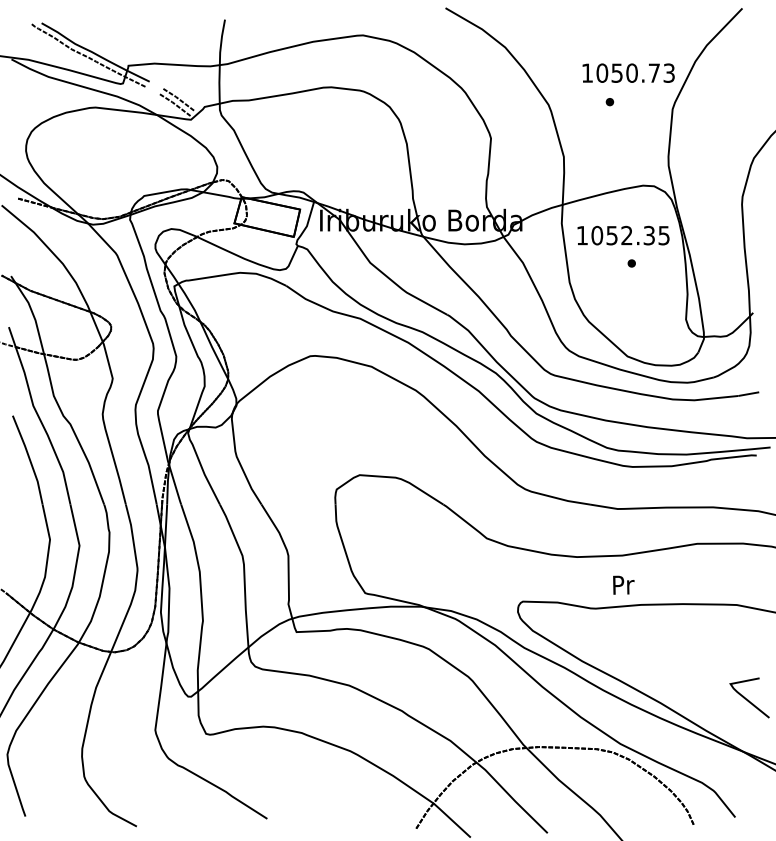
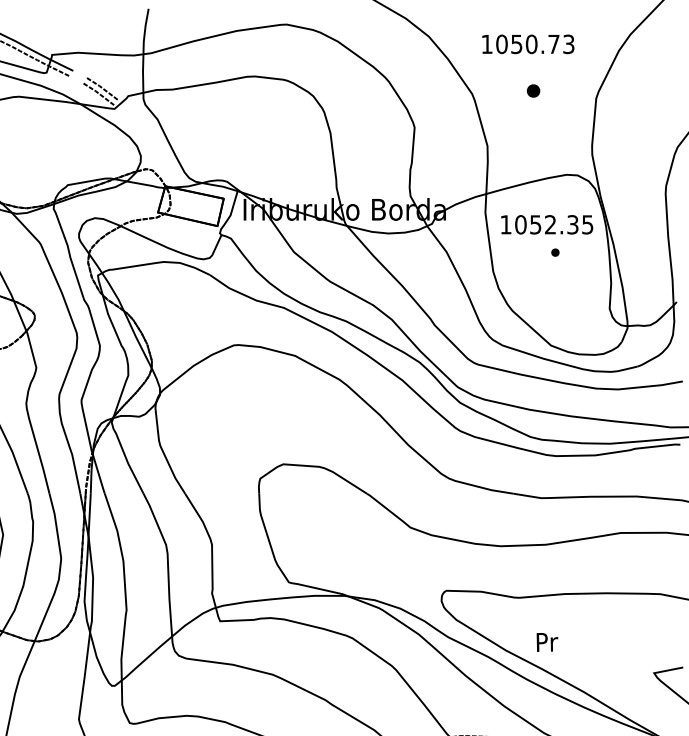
text: (628, 72) -> (528, 43), moved
part: (609, 102) -> (533, 91), size x1.6
text: (623, 584) -> (547, 641), moved

